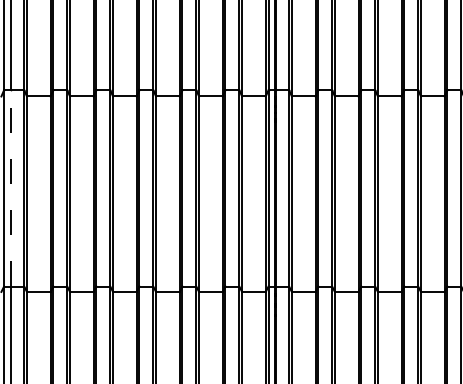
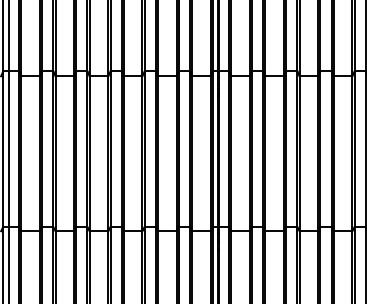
line: (10, 188) -> (8, 149), dashed -> solid

